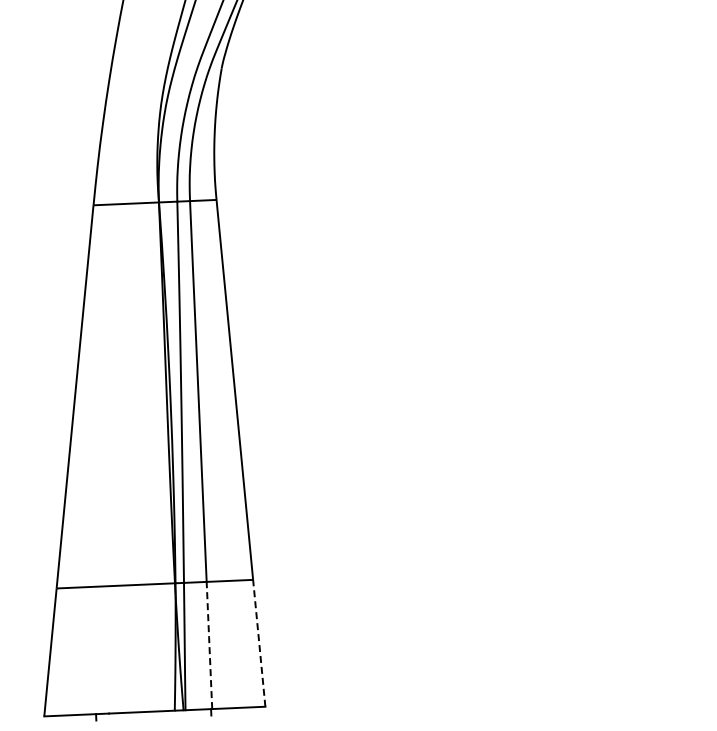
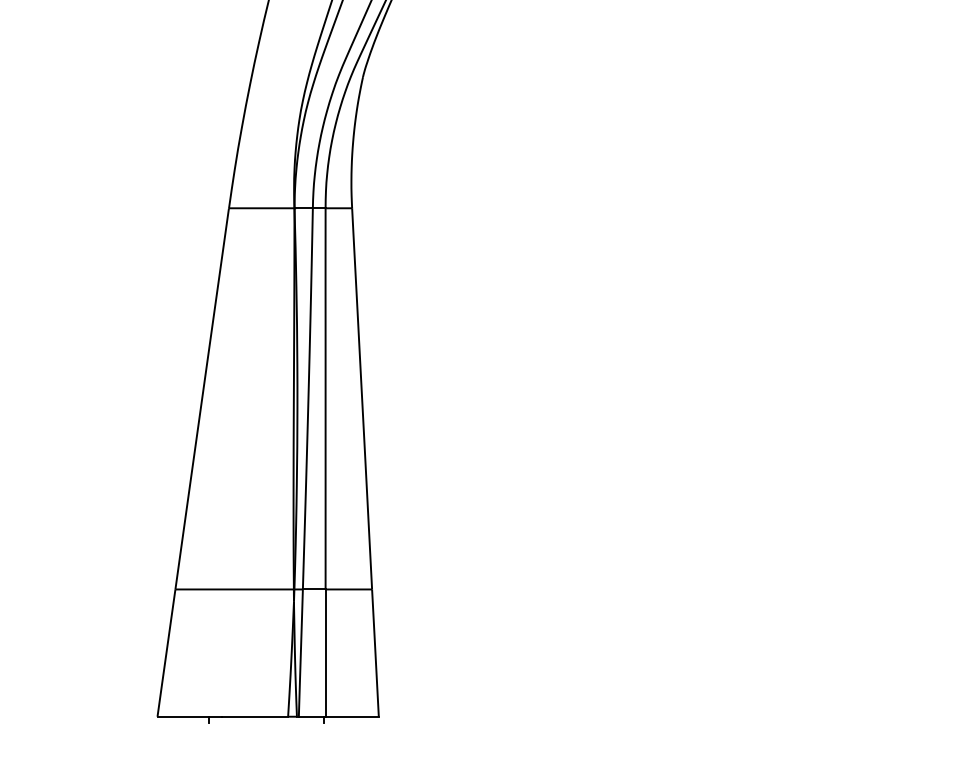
line: (259, 641) -> (375, 651), dashed -> solid
line: (209, 644) -> (325, 652), dashed -> solid

